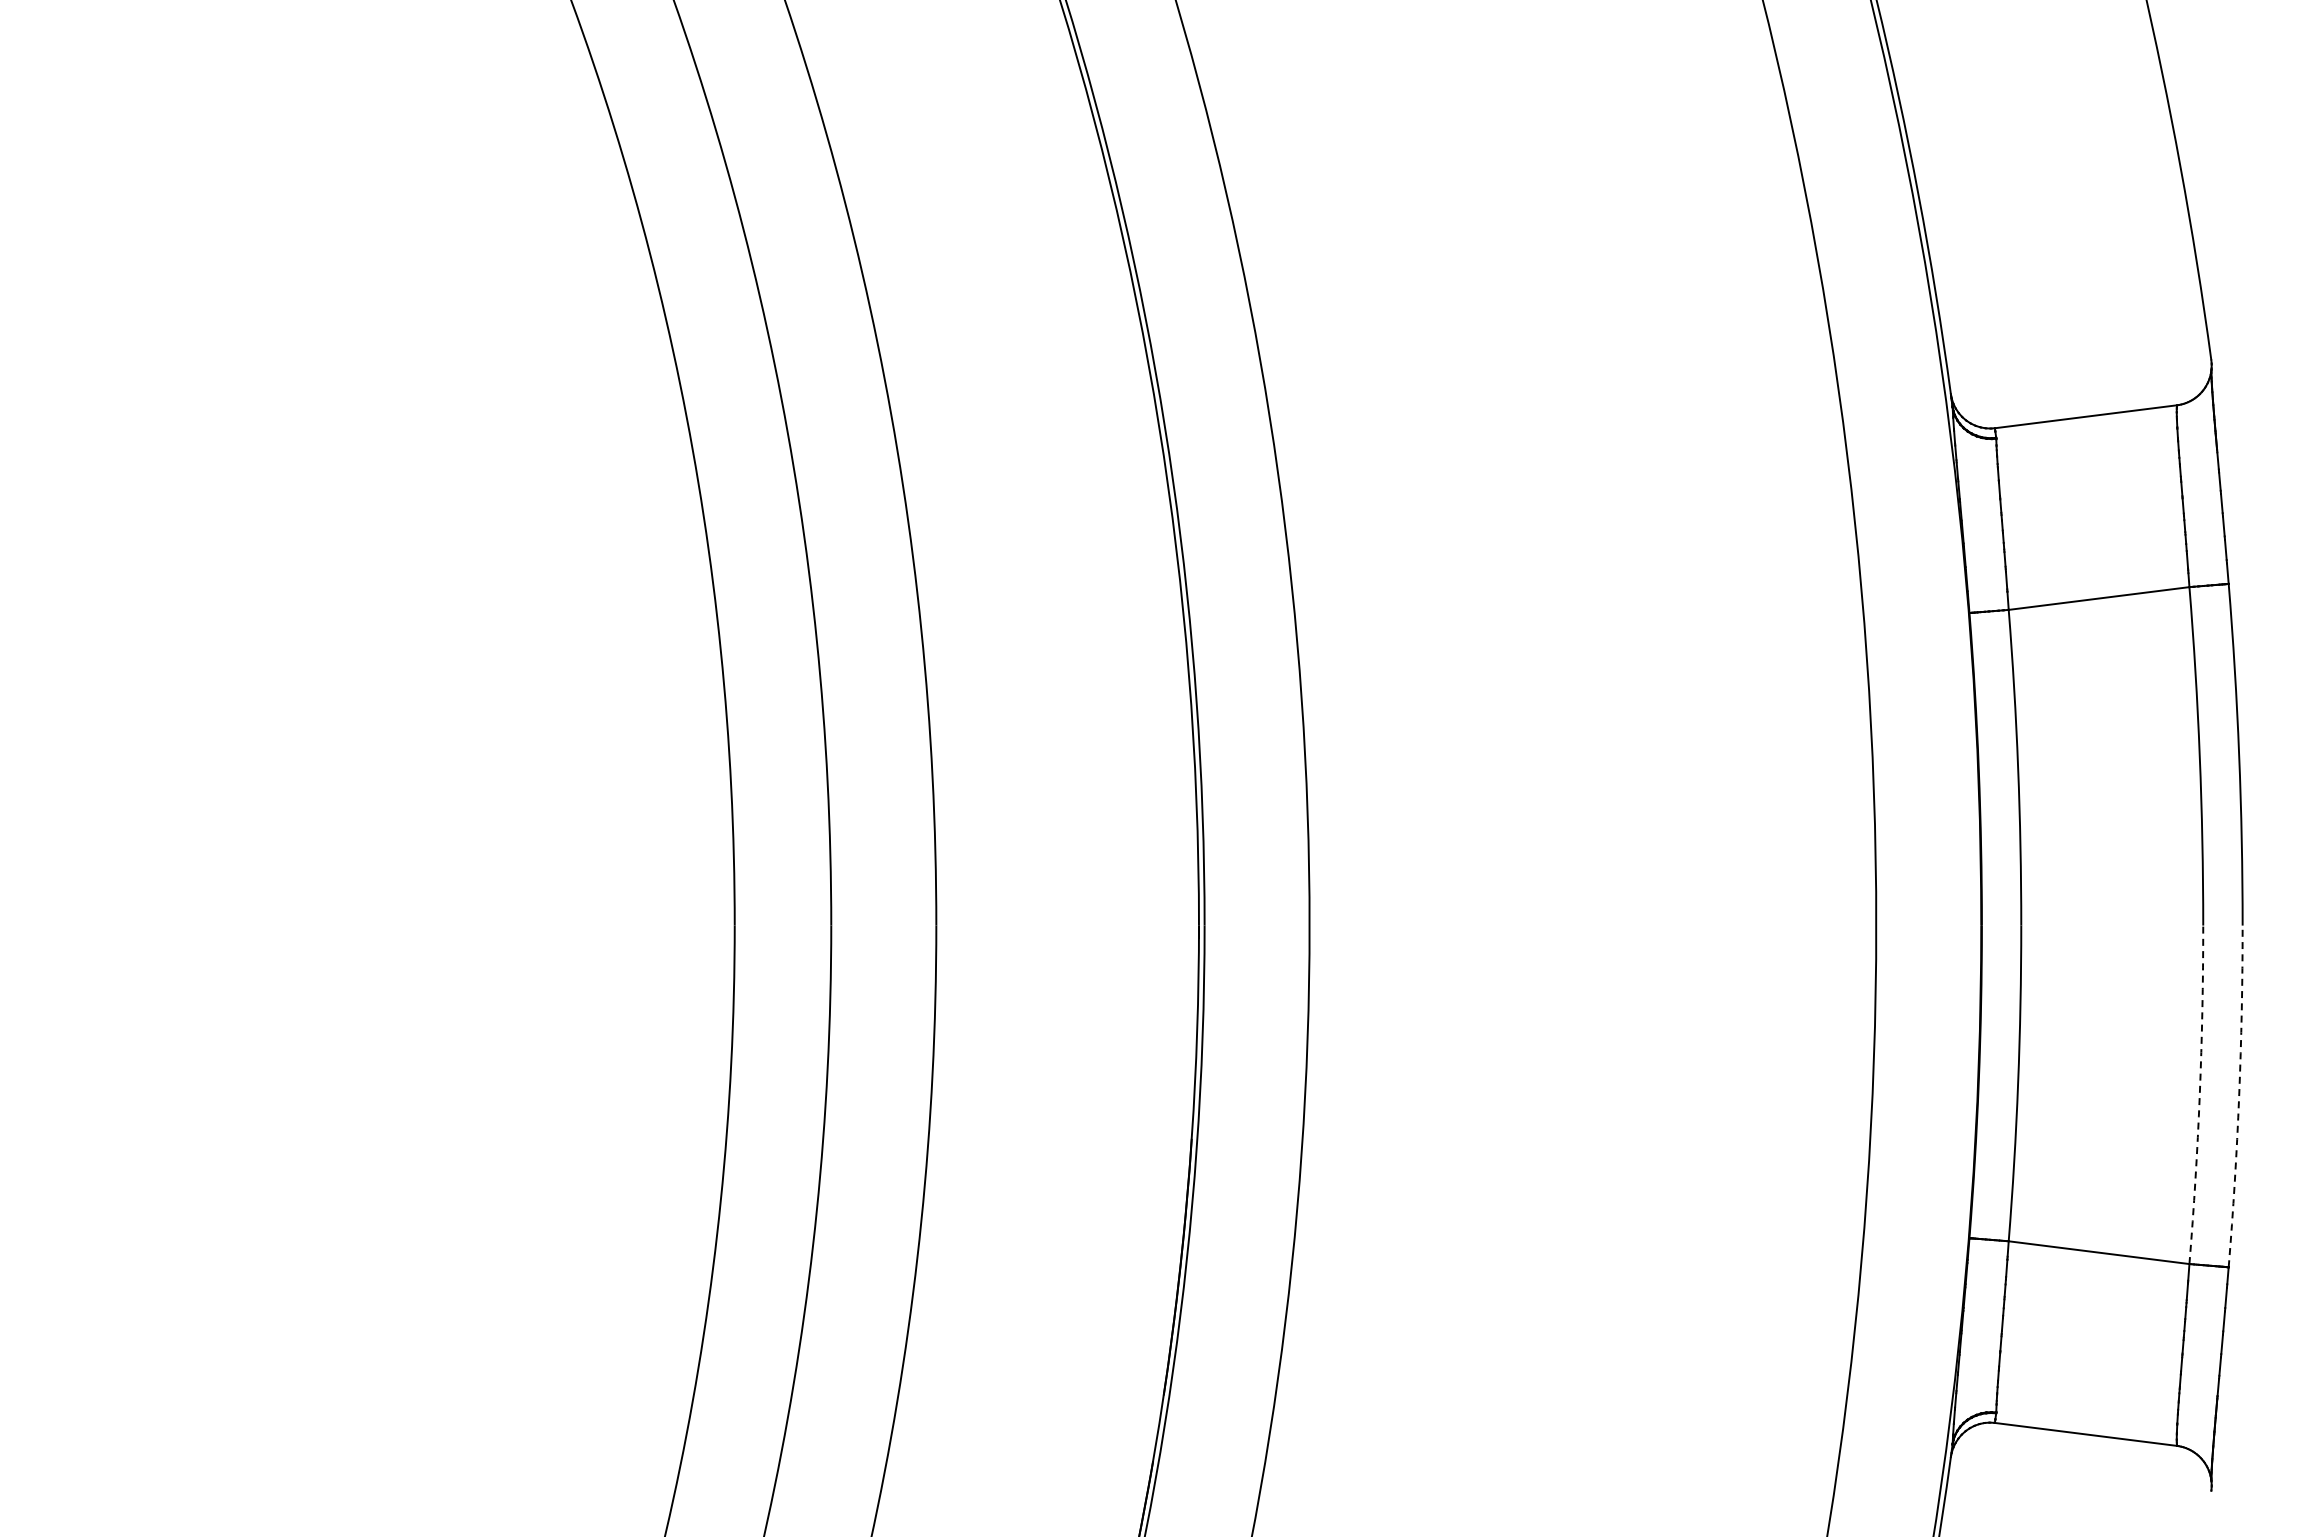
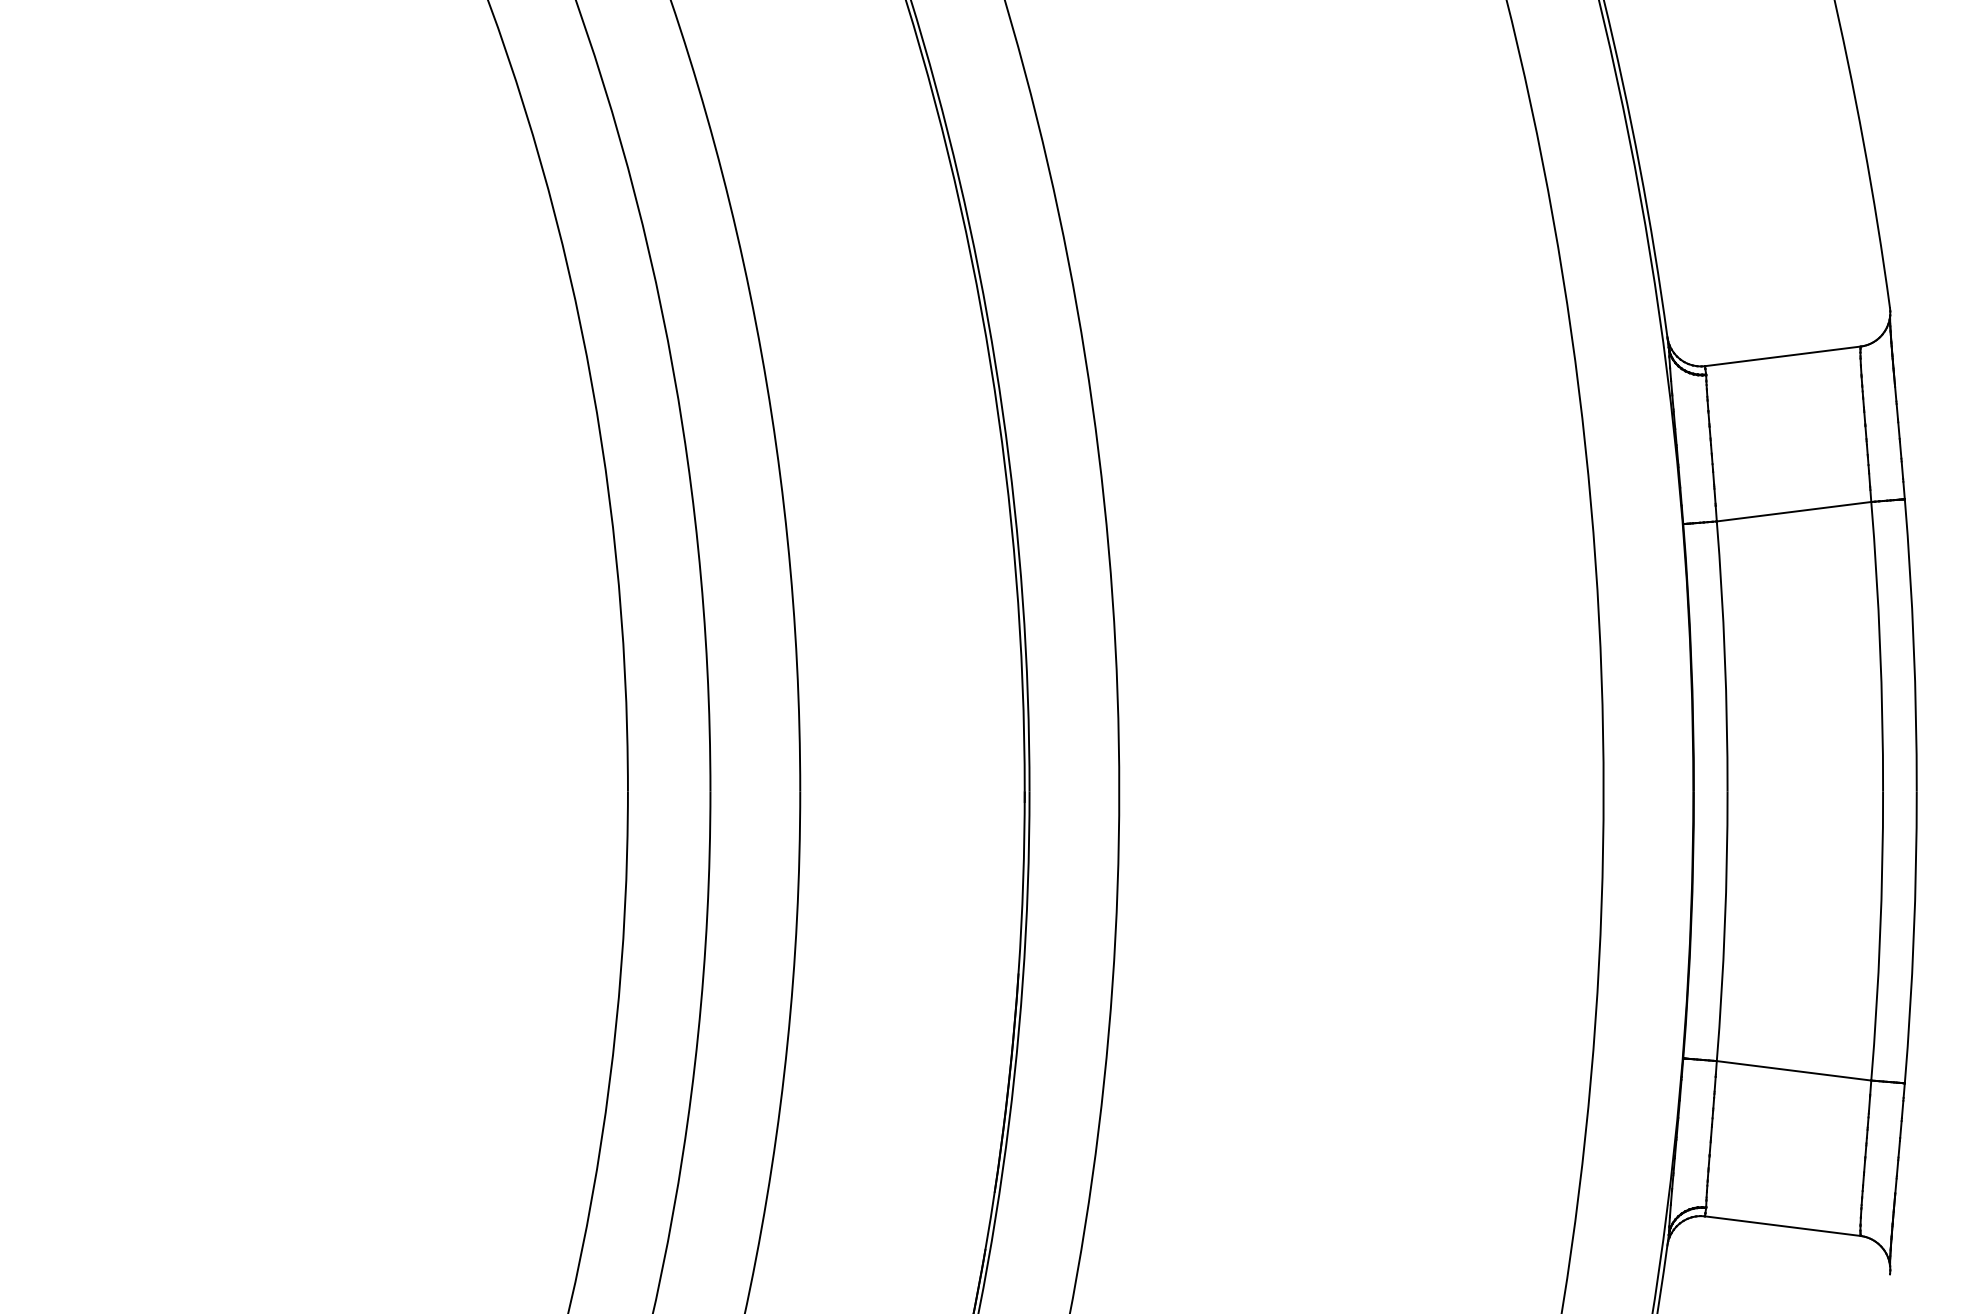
arc: (2199, 1094) -> (1879, 935), dashed -> solid
arc: (2239, 1096) -> (1914, 937), dashed -> solid

